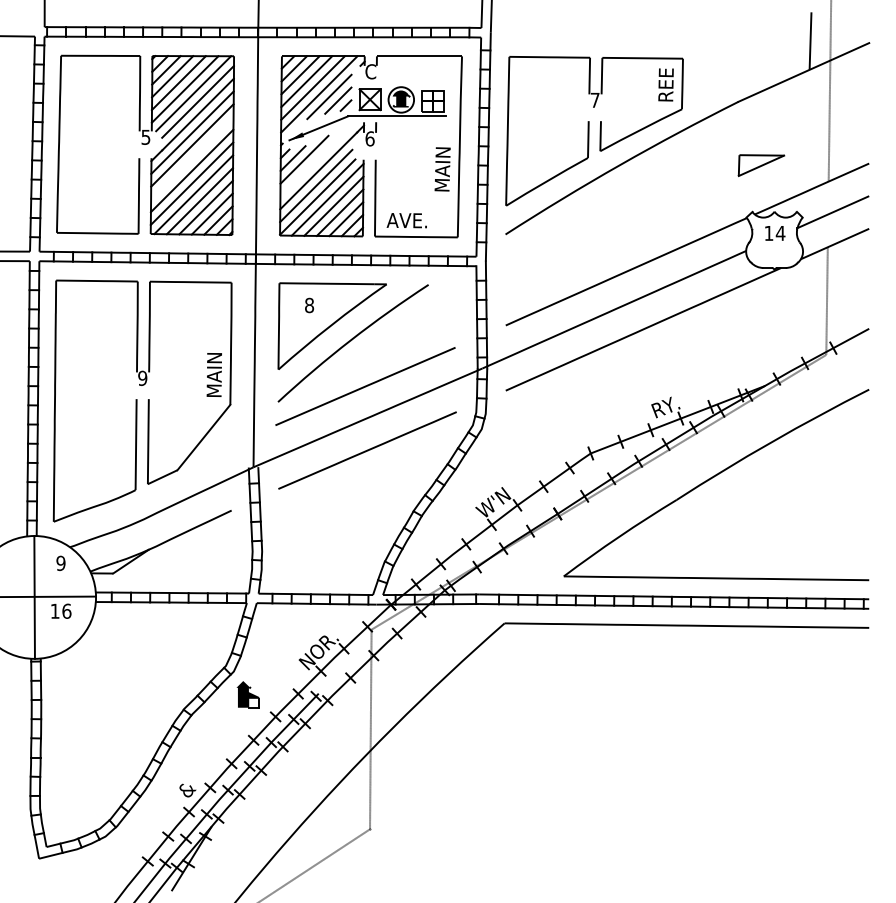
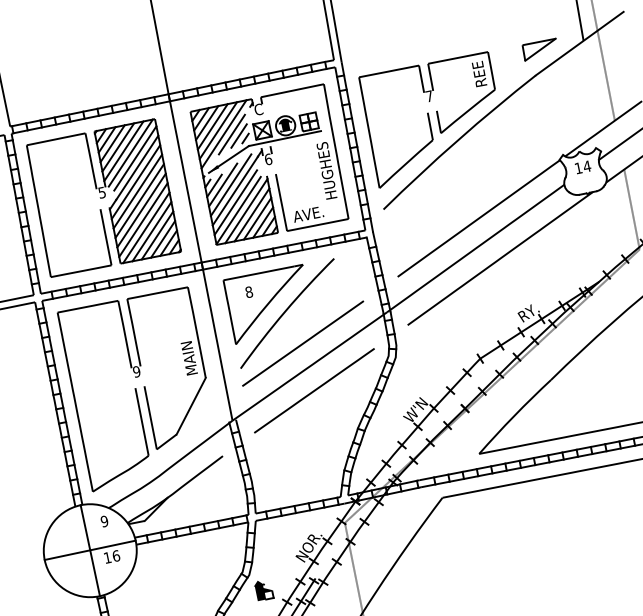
line: (192, 158) -> (139, 201), added
line: (314, 161) -> (230, 184), added
part: (761, 165) -> (540, 49), moved
text: (442, 169) -> (326, 171), MAIN -> HUGHES

